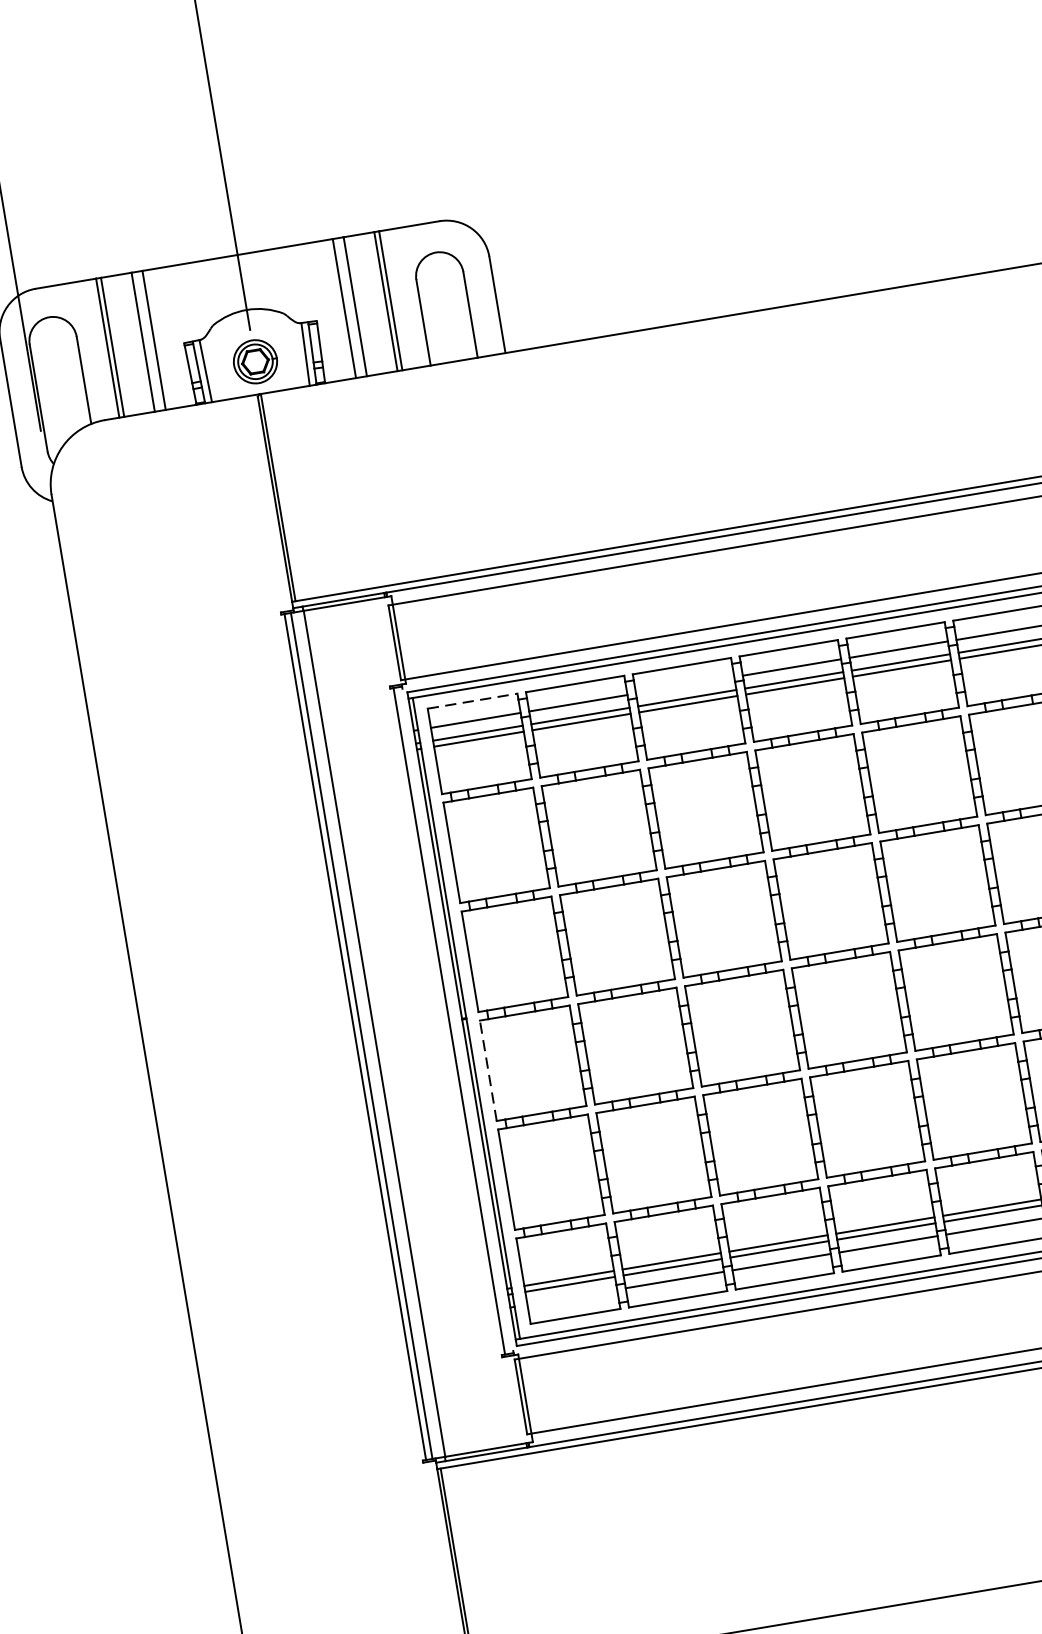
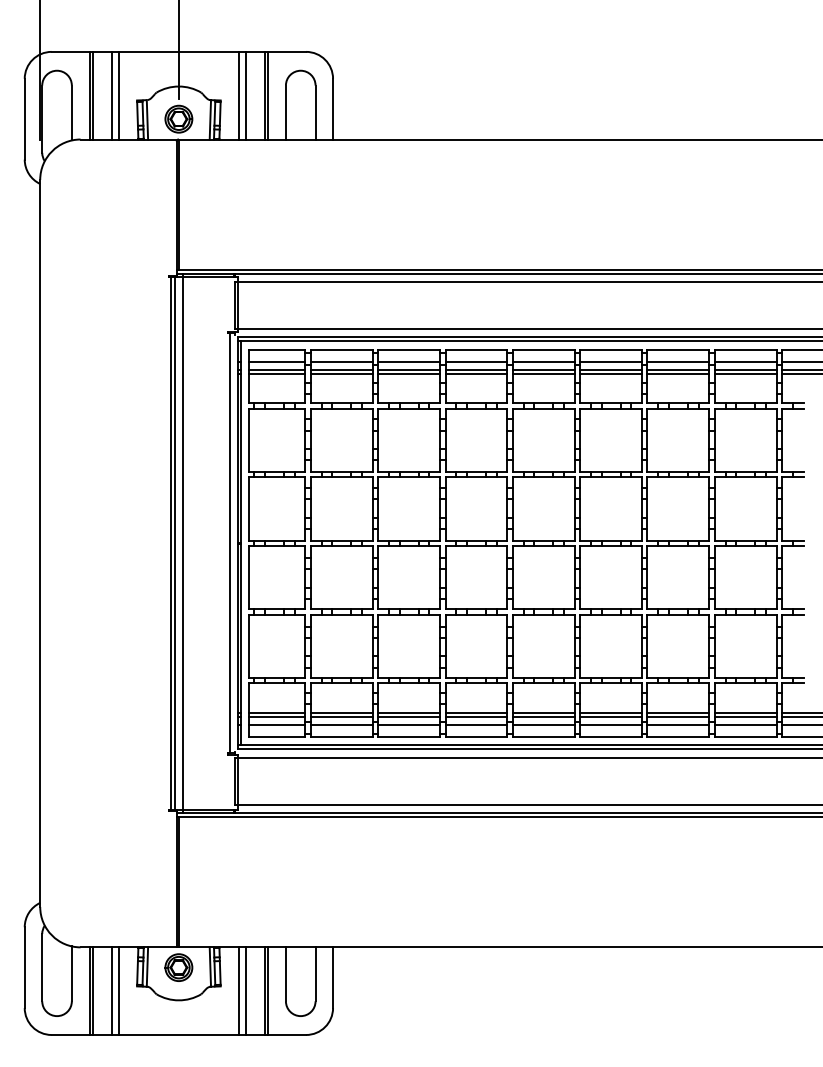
line: (685, 685) -> (409, 361), added
line: (473, 701) -> (277, 349), dashed -> solid
line: (487, 1070) -> (248, 577), dashed -> solid
line: (571, 1297) -> (276, 725), added

